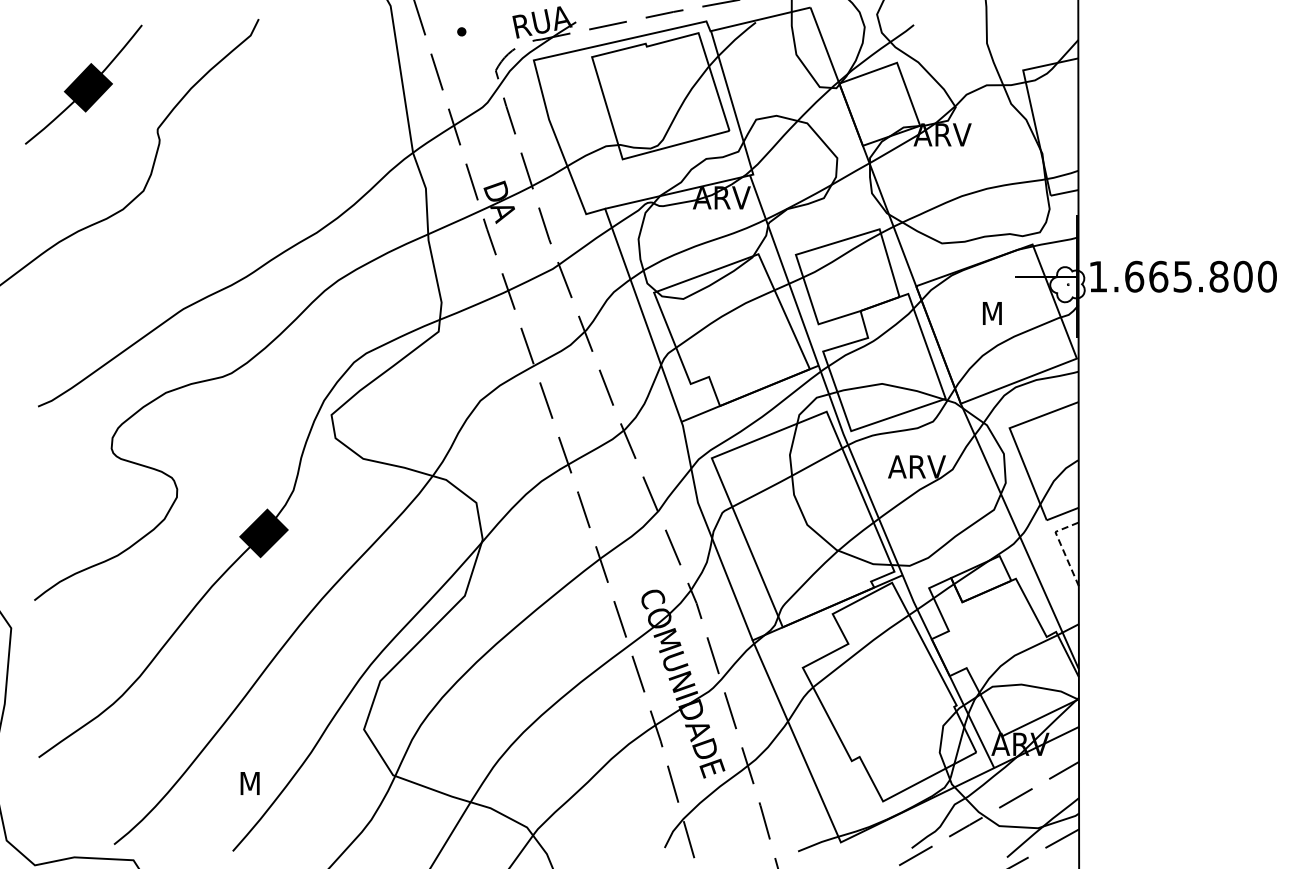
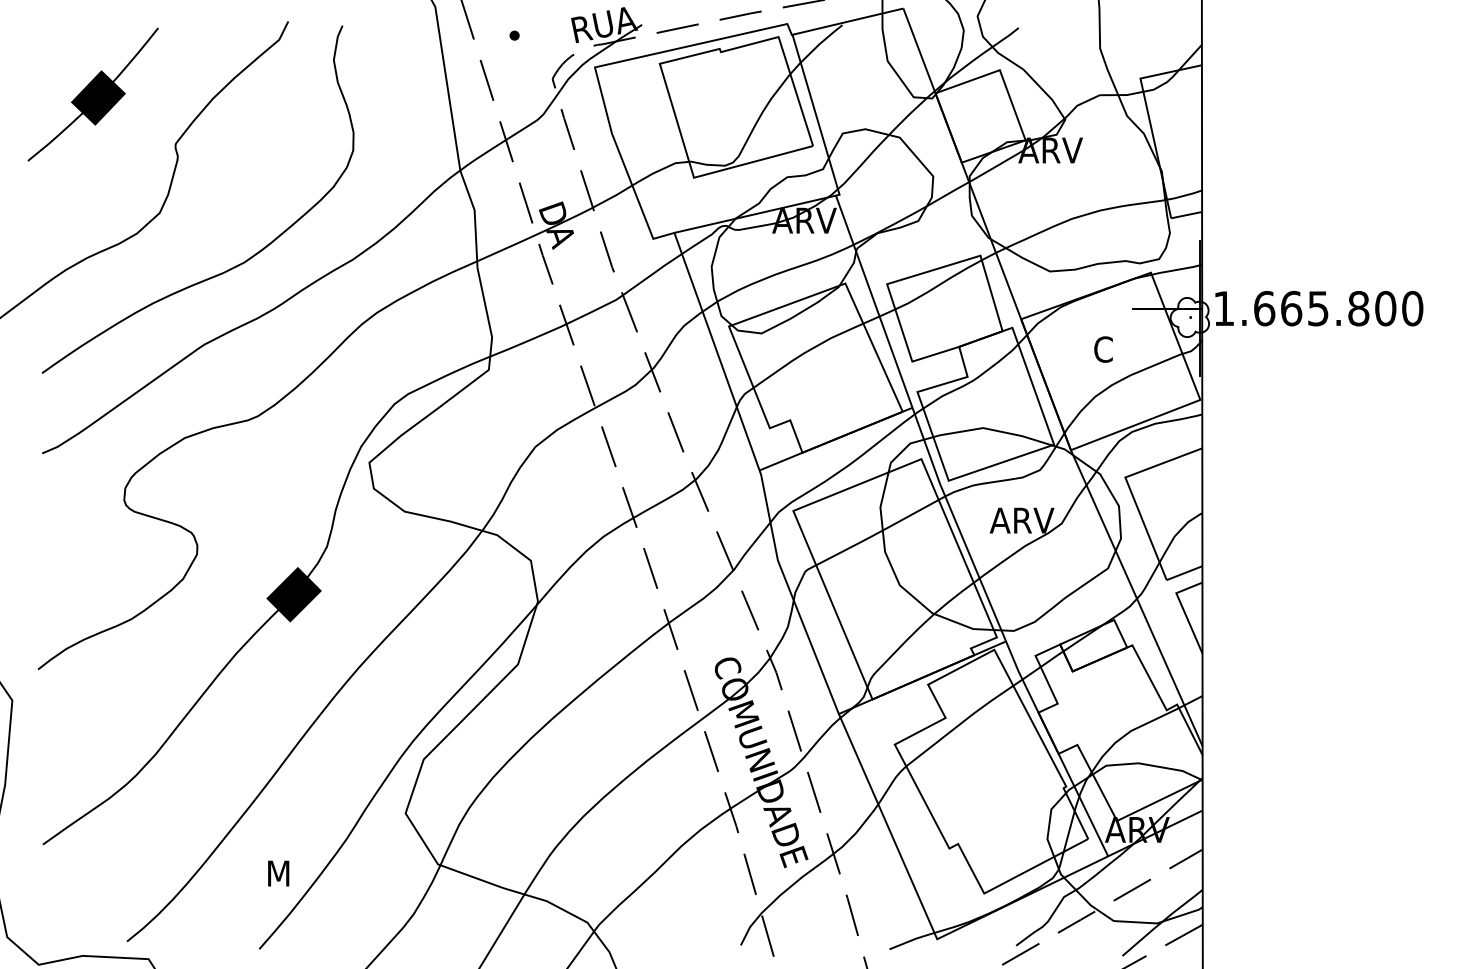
curve: (208, 239) -> (232, 267), added
text: (991, 313) -> (1105, 349), M -> C
line: (1061, 546) -> (1183, 609), dashed -> solid

